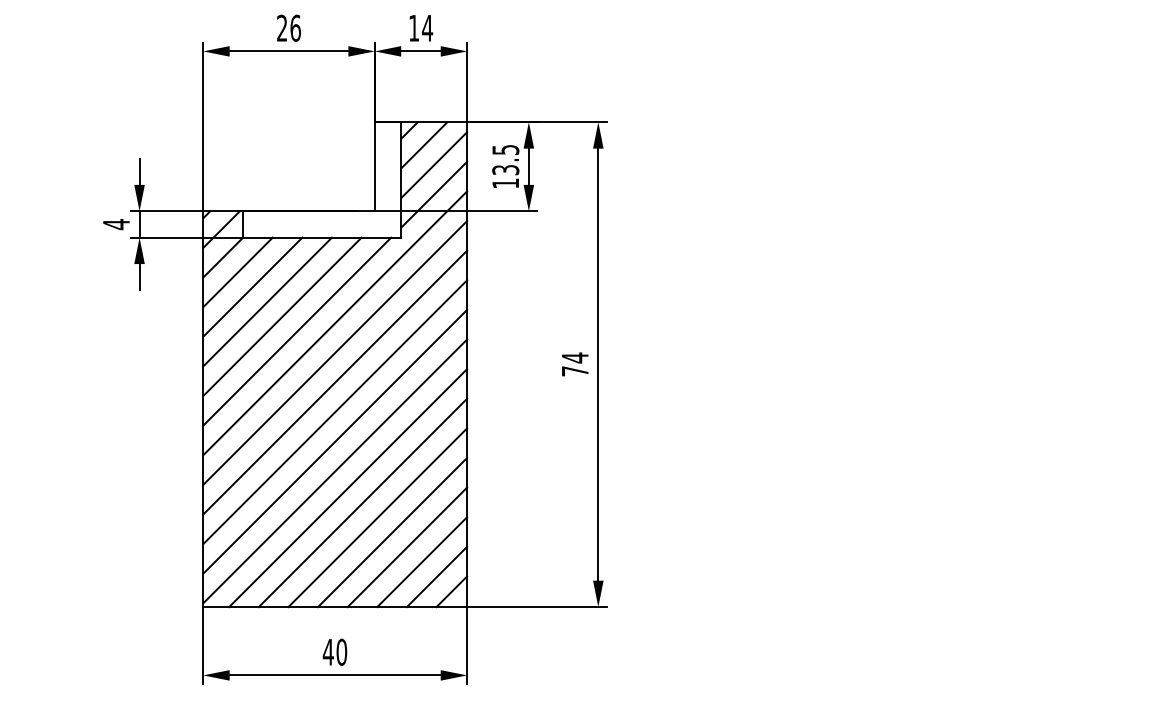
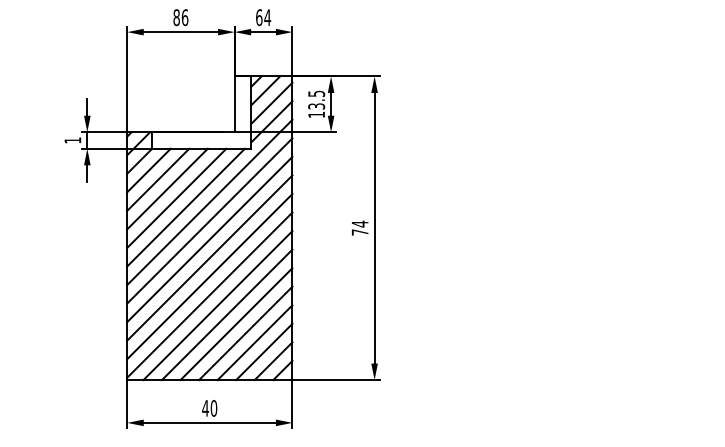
text: (281, 28) -> (176, 17), 26 -> 86
text: (414, 28) -> (259, 17), 14 -> 64
text: (115, 224) -> (72, 140), 4 -> 1

